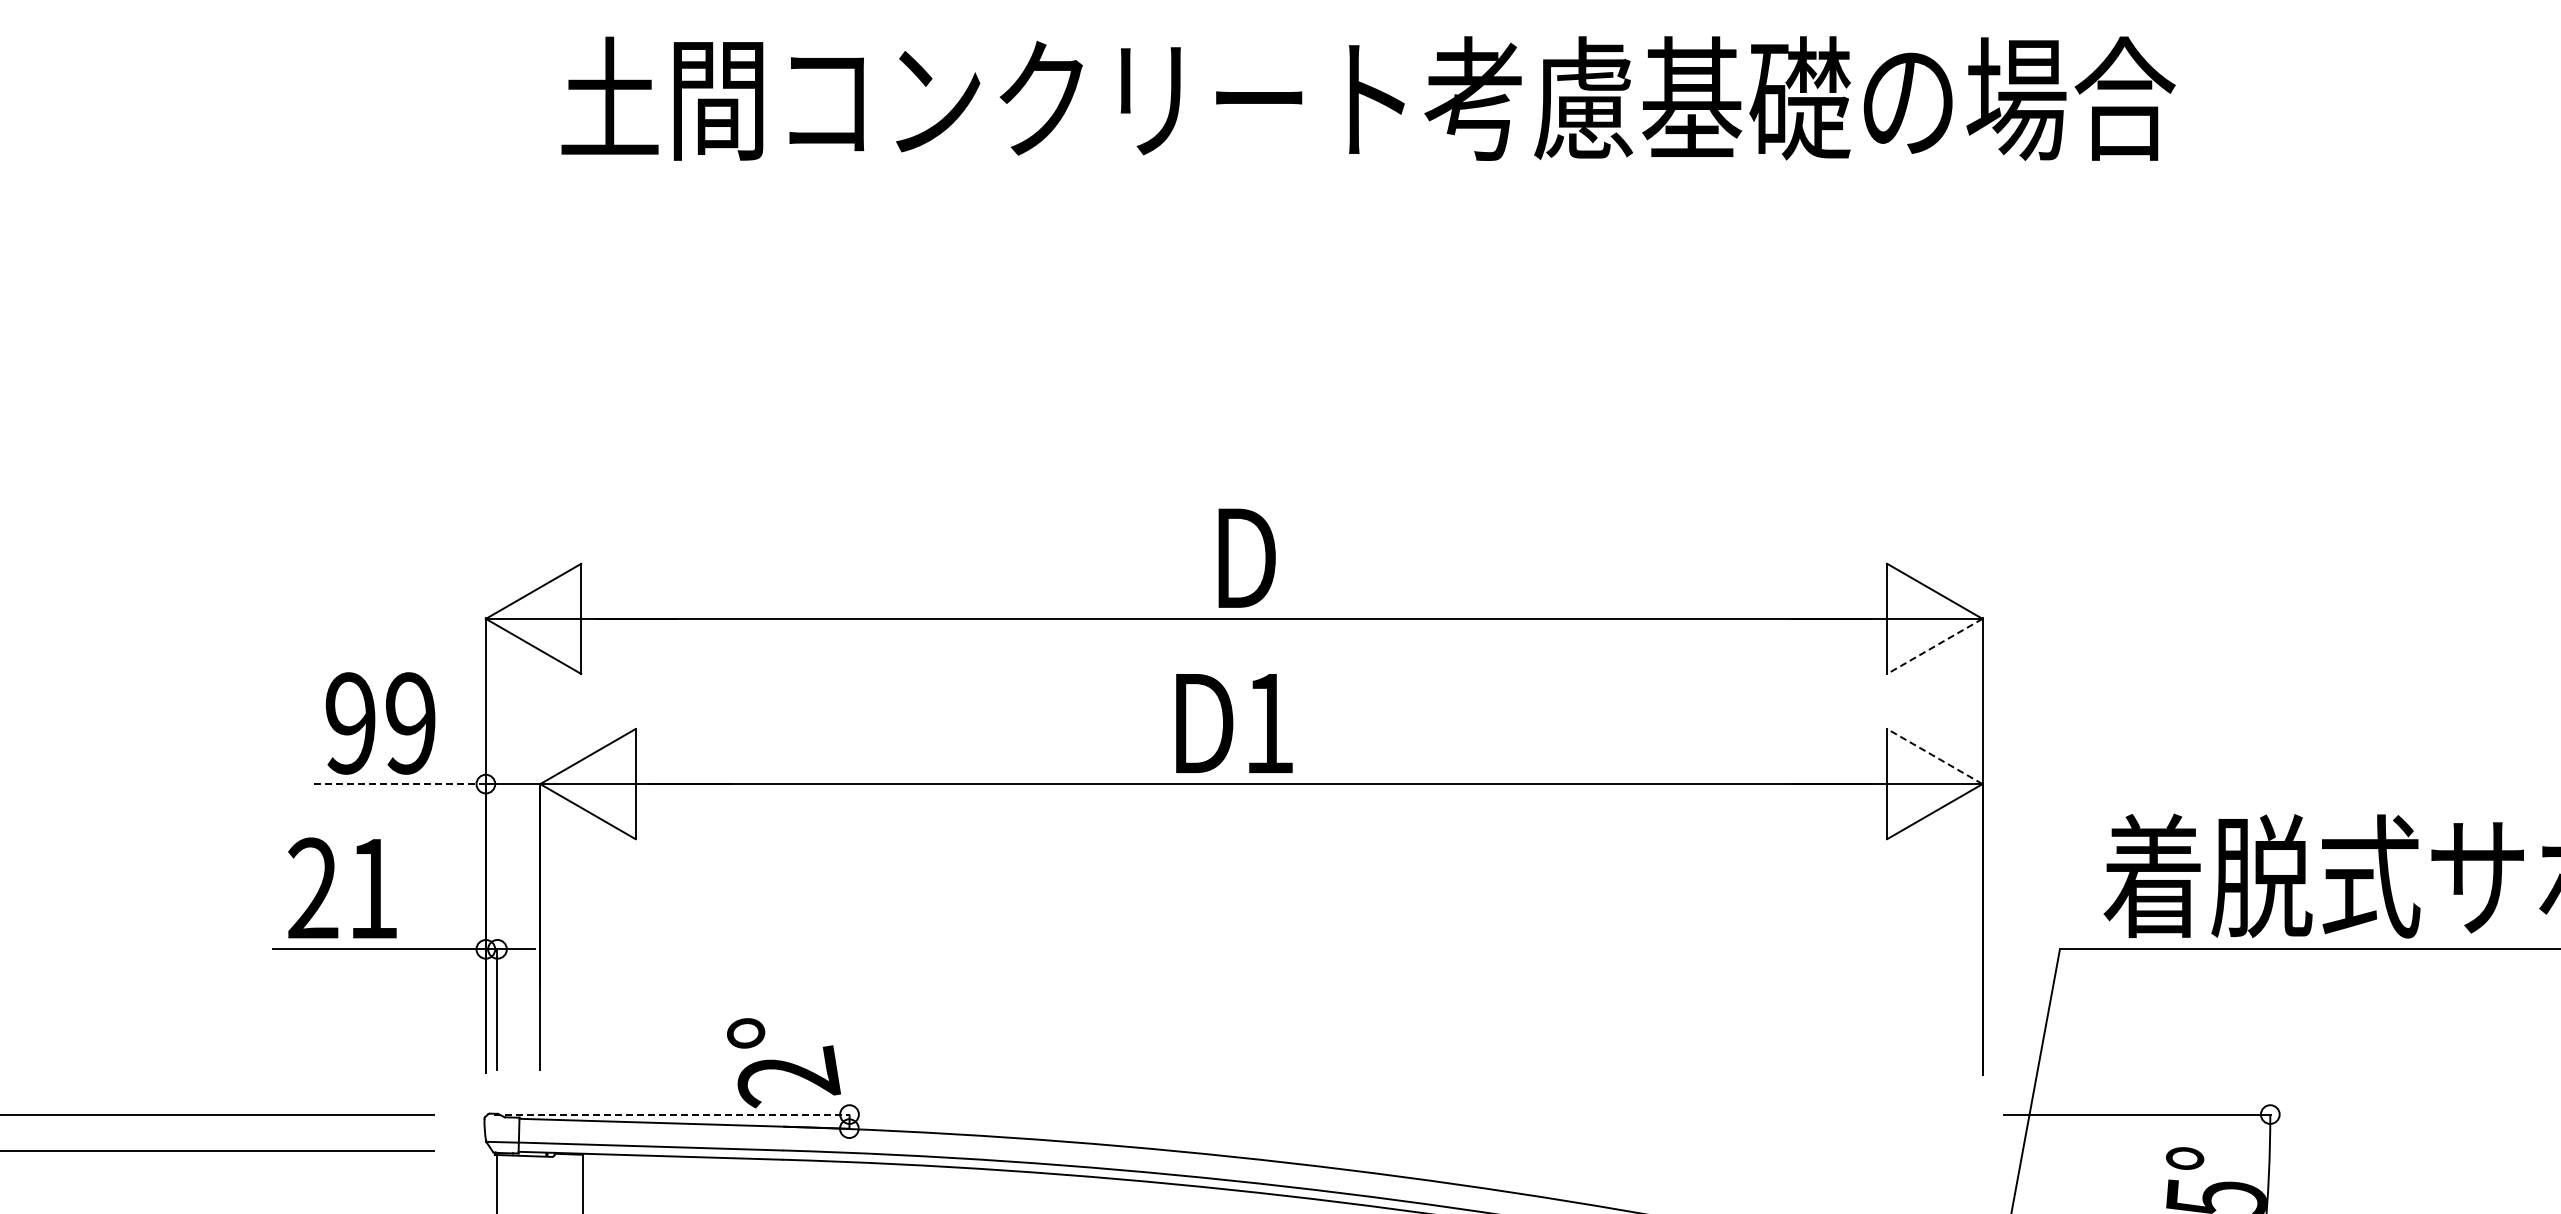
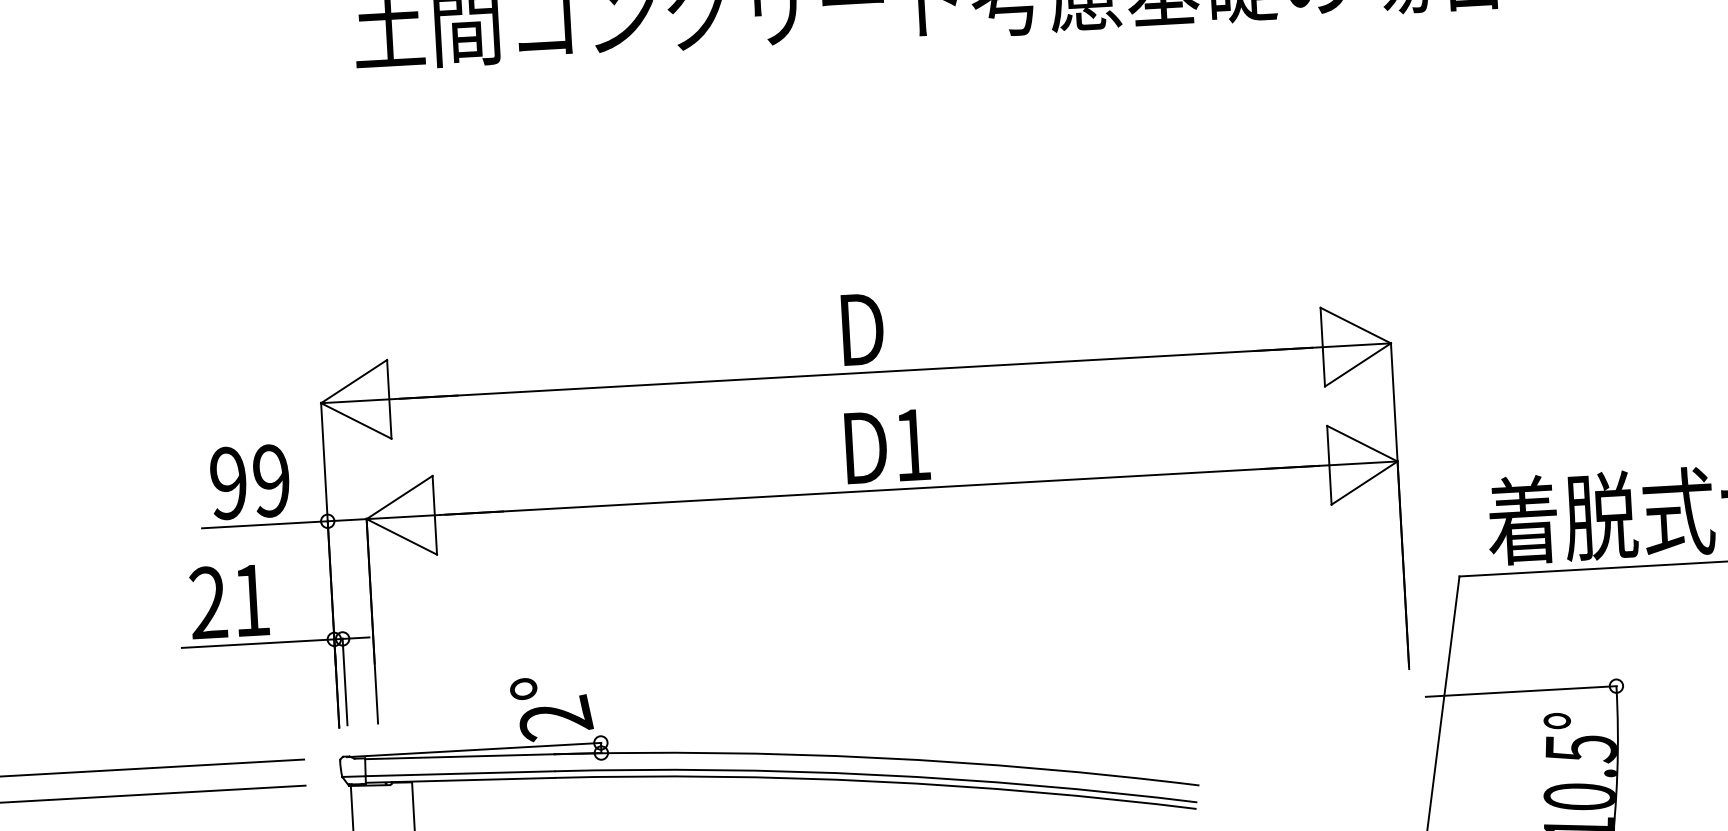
line: (1934, 646) -> (1357, 365), dashed -> solid
text: (1234, 723) -> (887, 446), moved
line: (1934, 756) -> (1362, 443), dashed -> solid
line: (397, 784) -> (264, 525), dashed -> solid
line: (672, 1114) -> (474, 749), dashed -> solid

